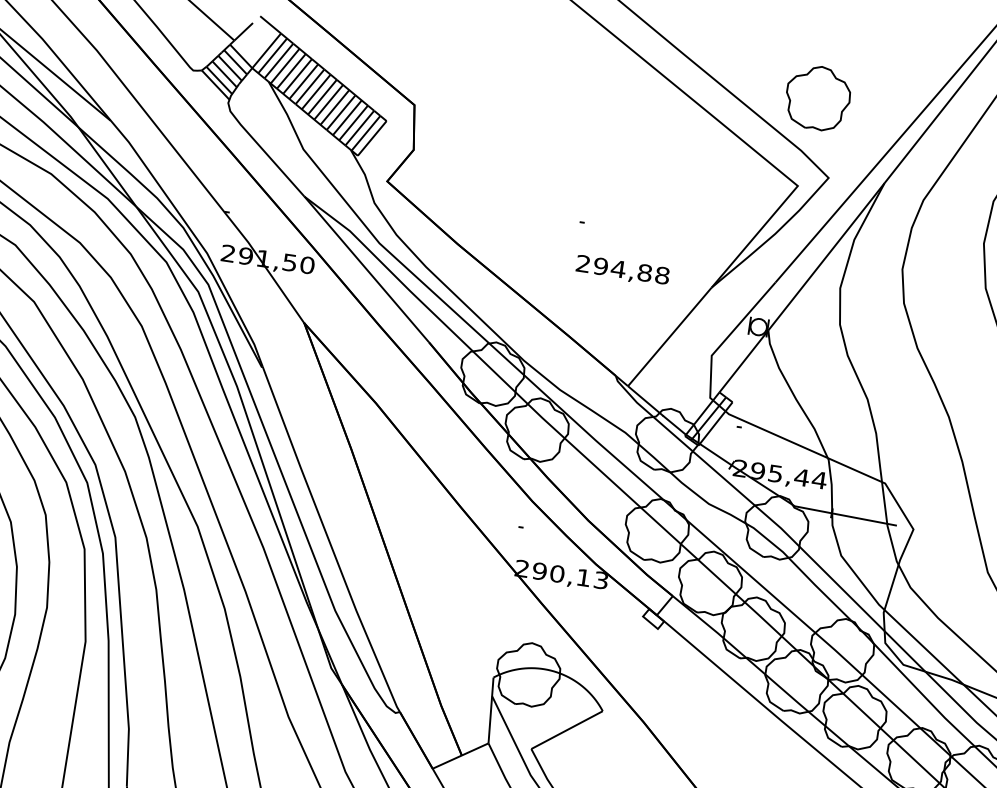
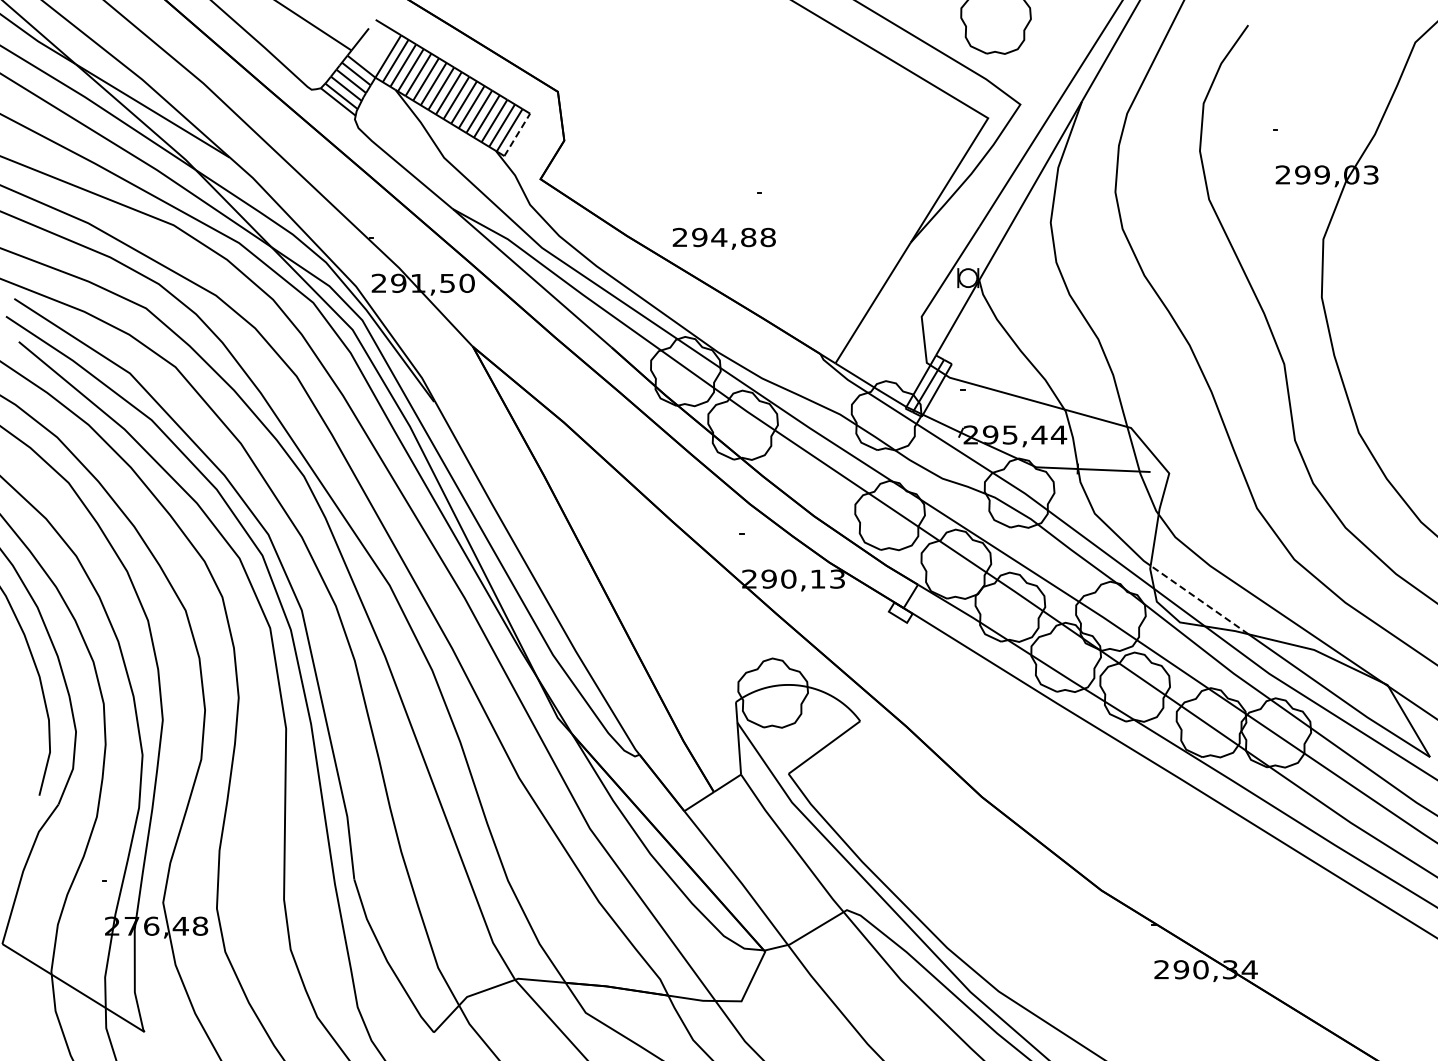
line: (372, 138) -> (517, 134), solid -> dashed
text: (622, 270) -> (723, 238), moved
line: (923, 647) -> (1199, 600), solid -> dashed

